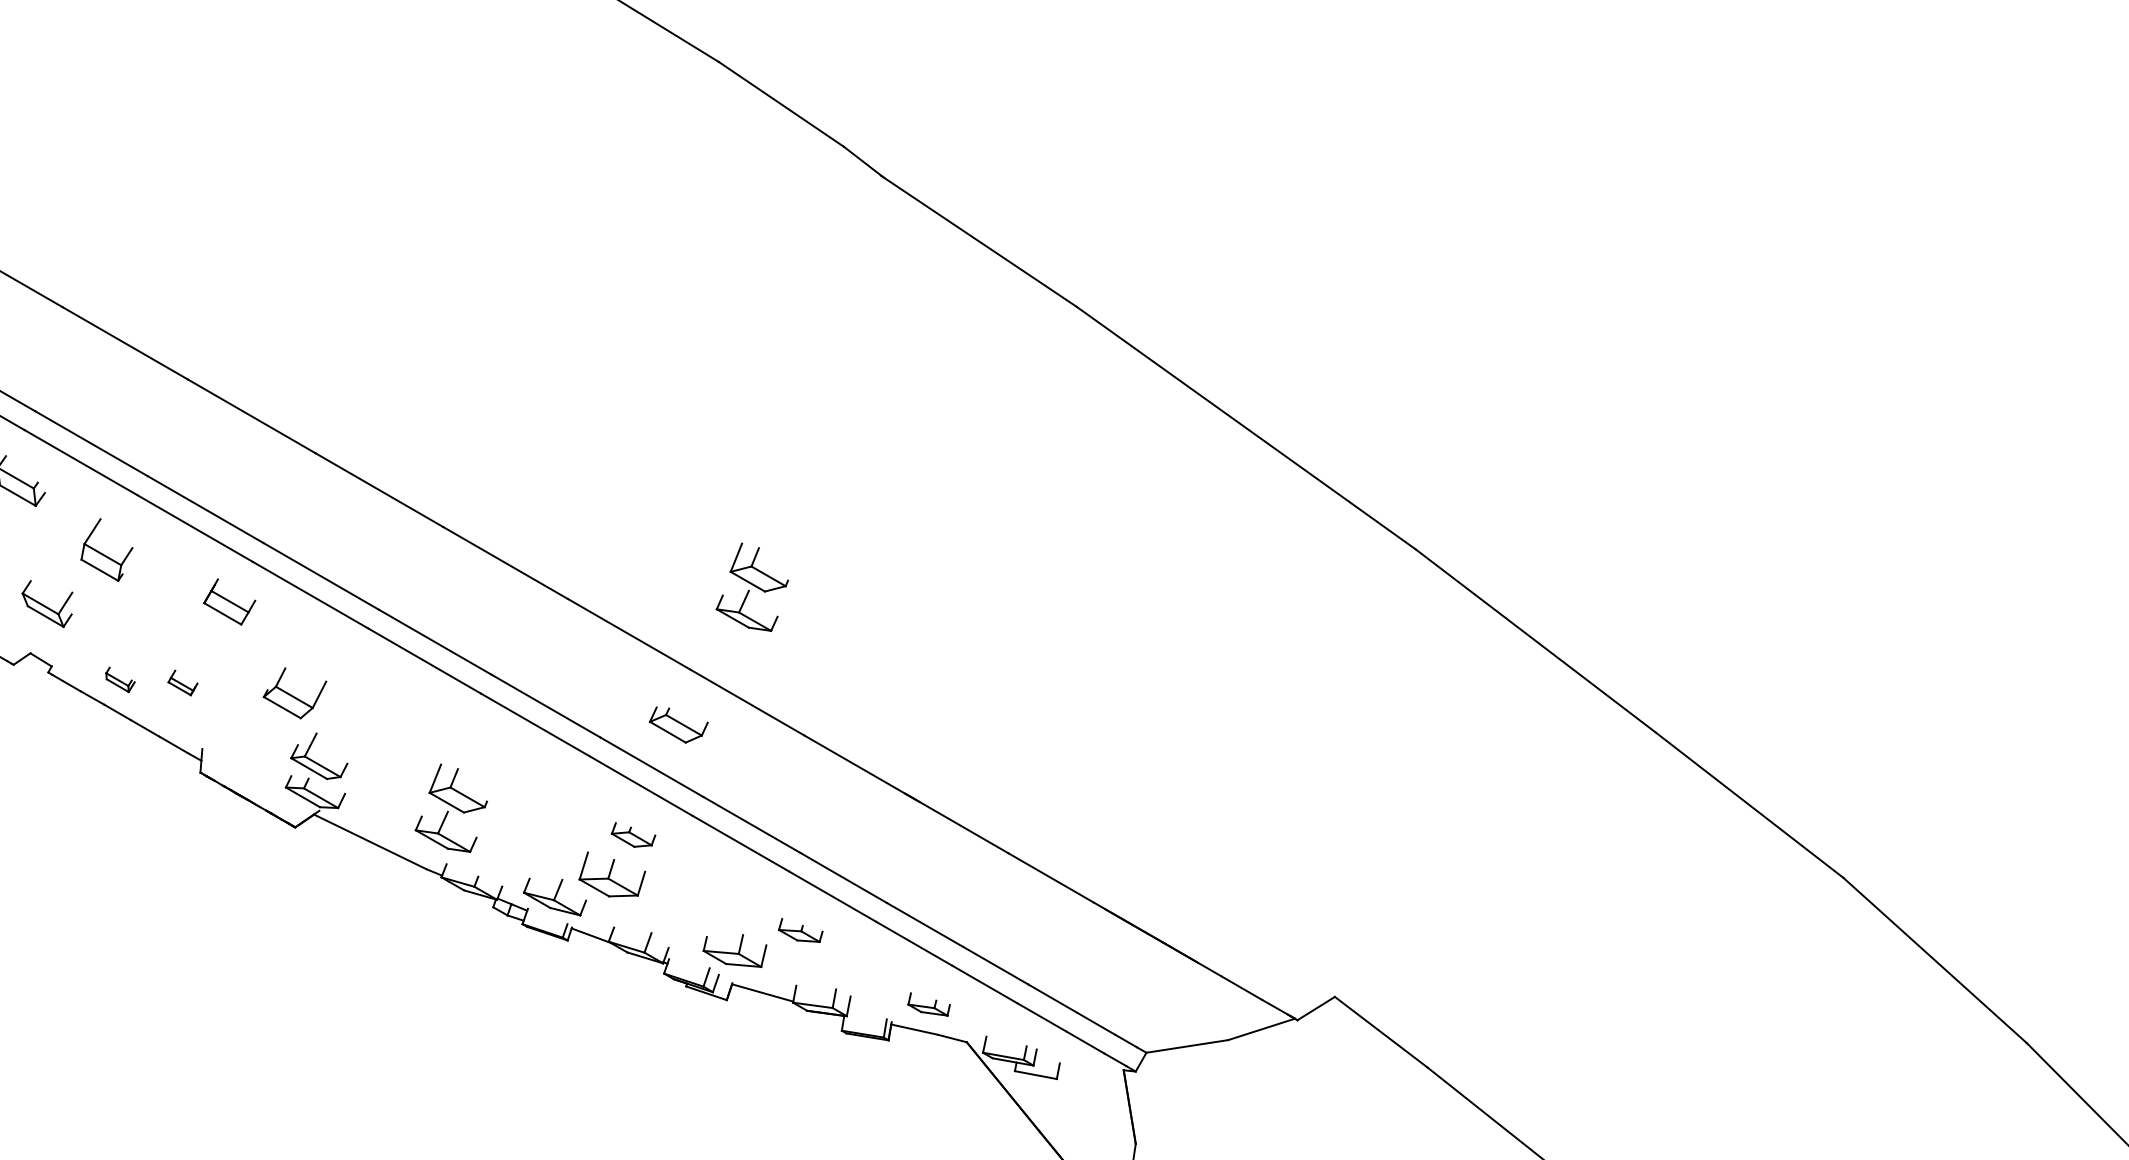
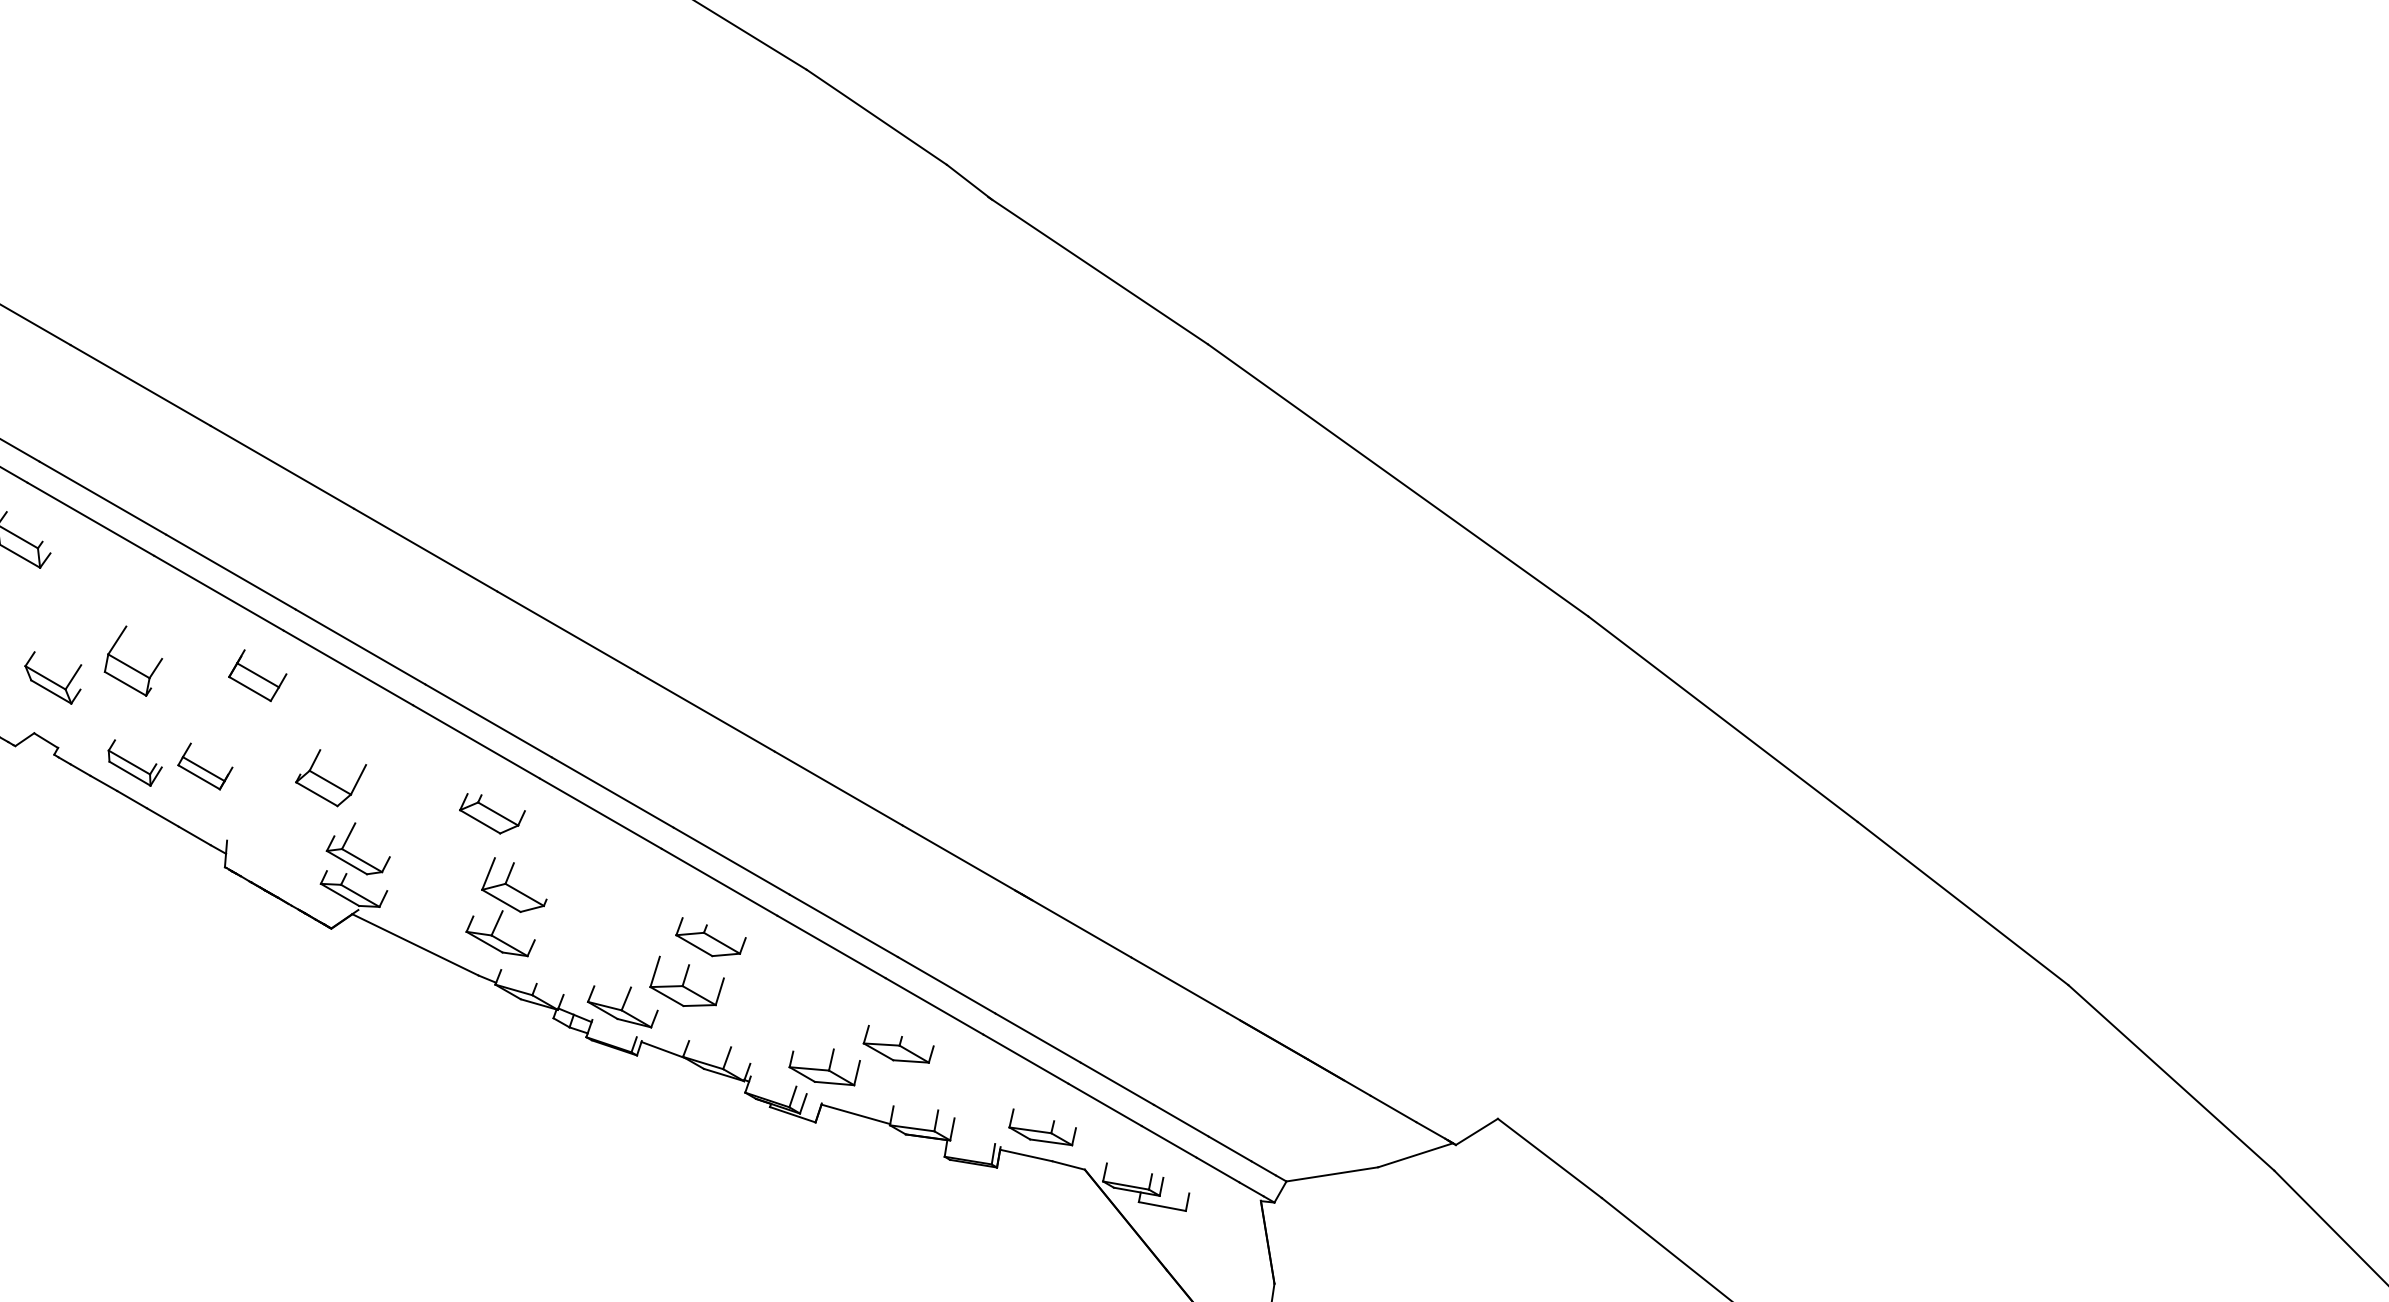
part: (106, 549) -> (132, 660), moved
part: (752, 586) -> (844, 658), removed
part: (120, 679) -> (135, 762), size x1.67
part: (182, 682) -> (204, 766), size x1.67
part: (678, 724) -> (492, 813), moved
part: (633, 834) -> (710, 936), size x1.43
part: (800, 930) -> (898, 1044), size x1.43
part: (928, 1004) -> (1041, 1127), size x1.43

